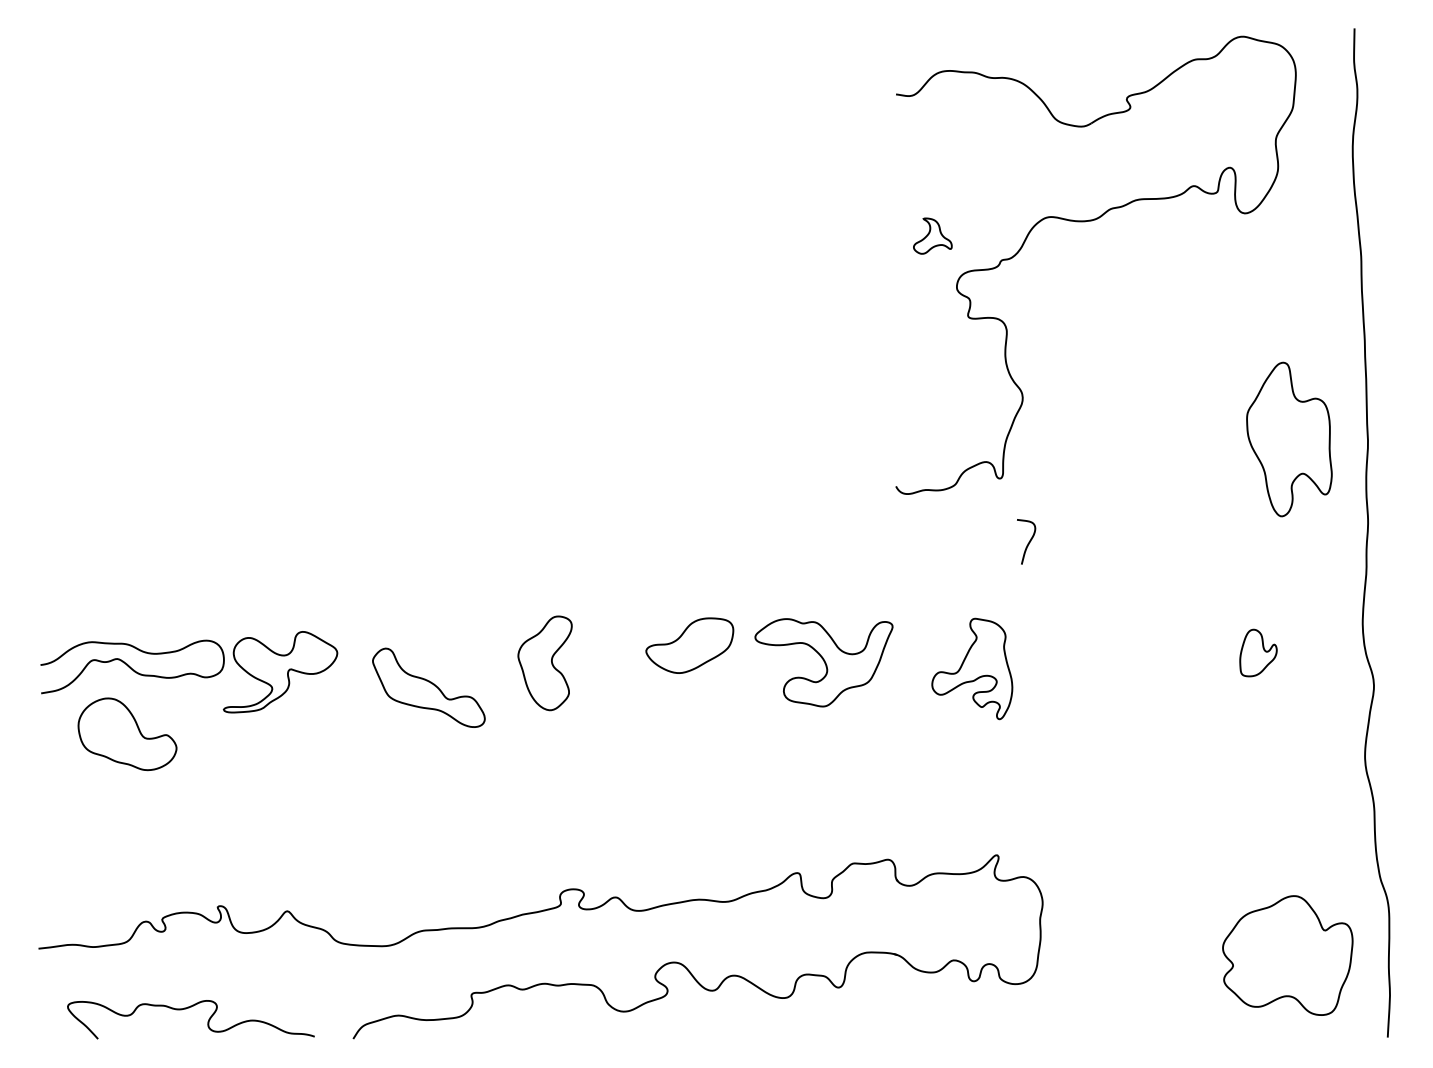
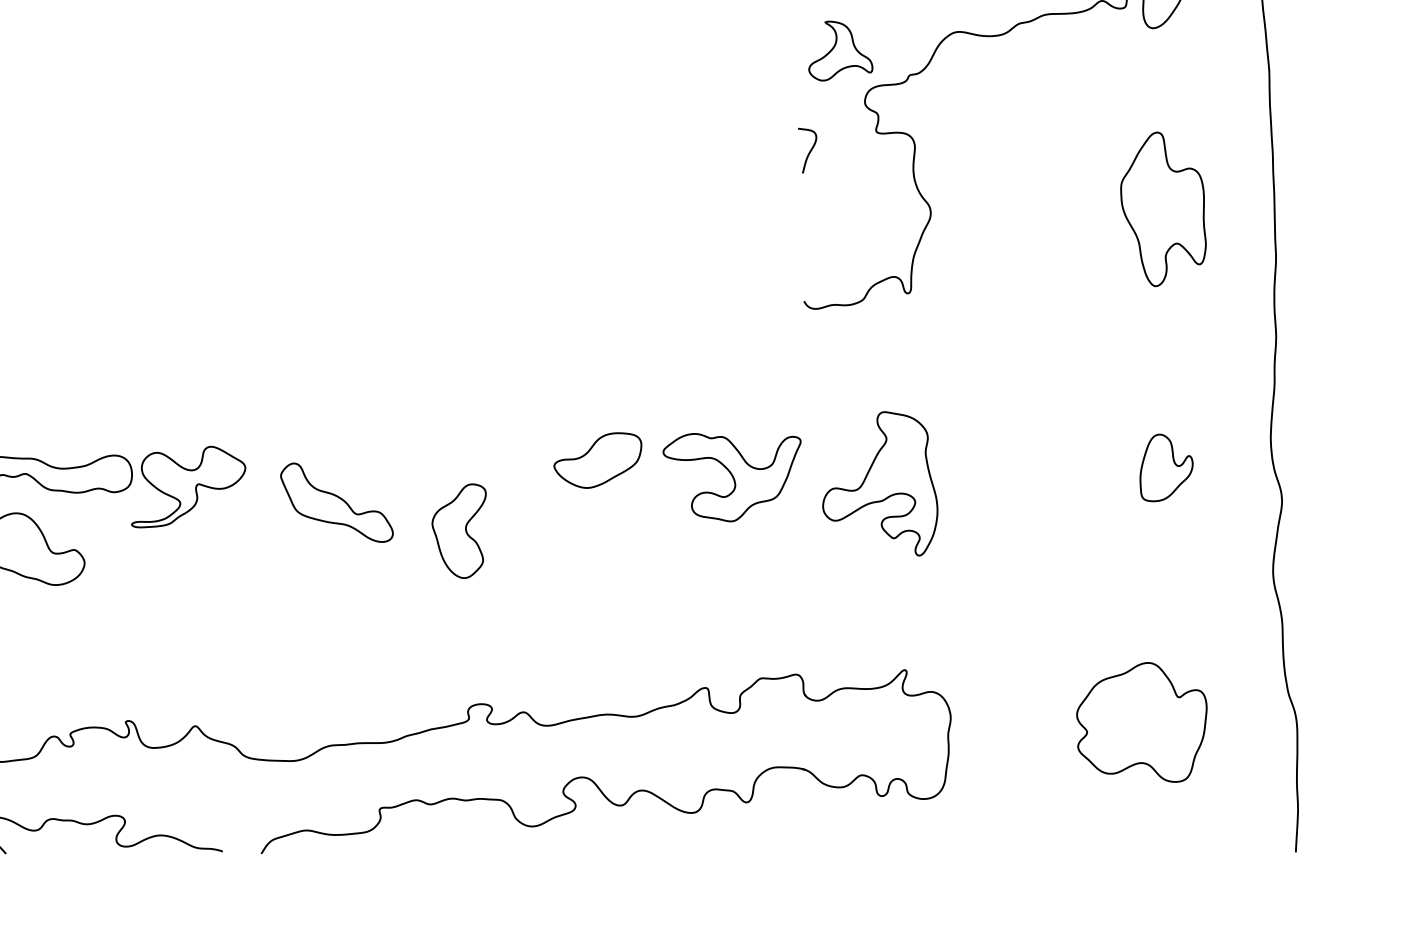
part: (932, 235) -> (840, 50), size x1.67
part: (1289, 439) -> (1163, 209), moved
curve: (1028, 542) -> (809, 151), moved
part: (1258, 652) -> (1166, 467), size x1.43
part: (544, 663) -> (458, 531), moved
part: (972, 668) -> (880, 483), size x1.43
part: (1287, 955) -> (1141, 722), moved

